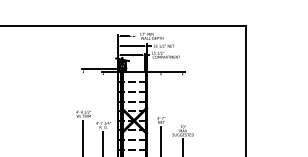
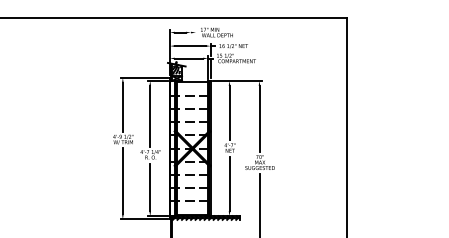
line: (83, 90) -> (122, 106), added
line: (160, 94) -> (229, 112), added
line: (103, 97) -> (150, 116), added
line: (182, 98) -> (259, 118), added

